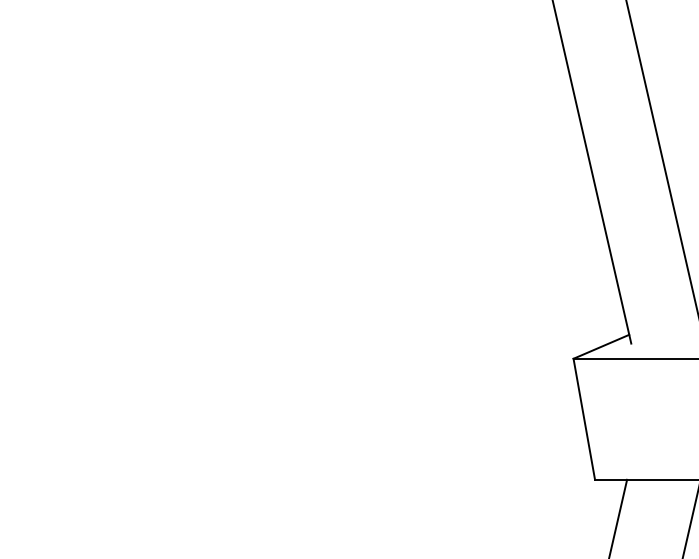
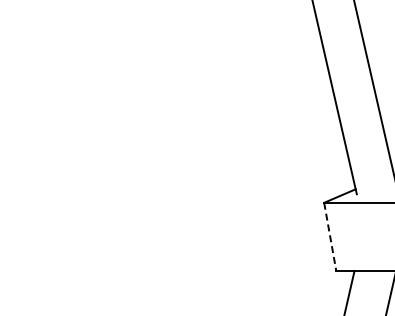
line: (584, 420) -> (330, 237), solid -> dashed

